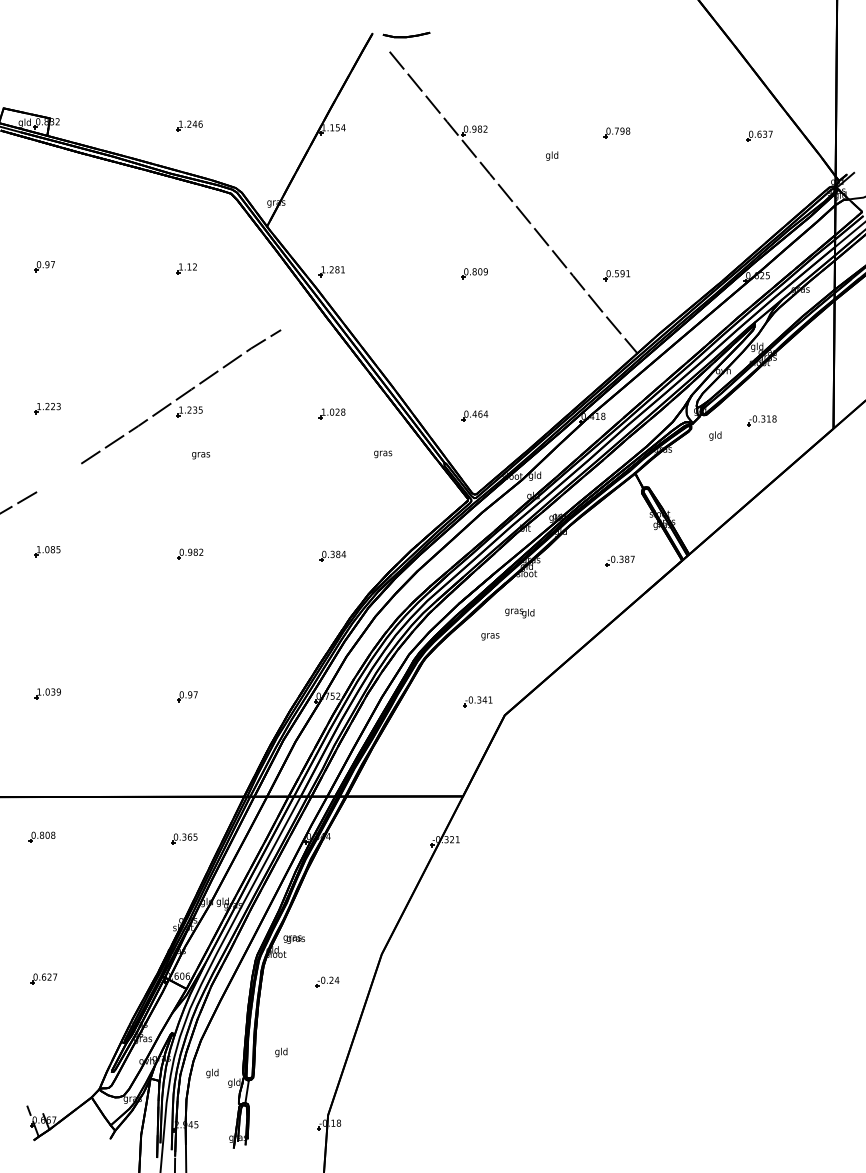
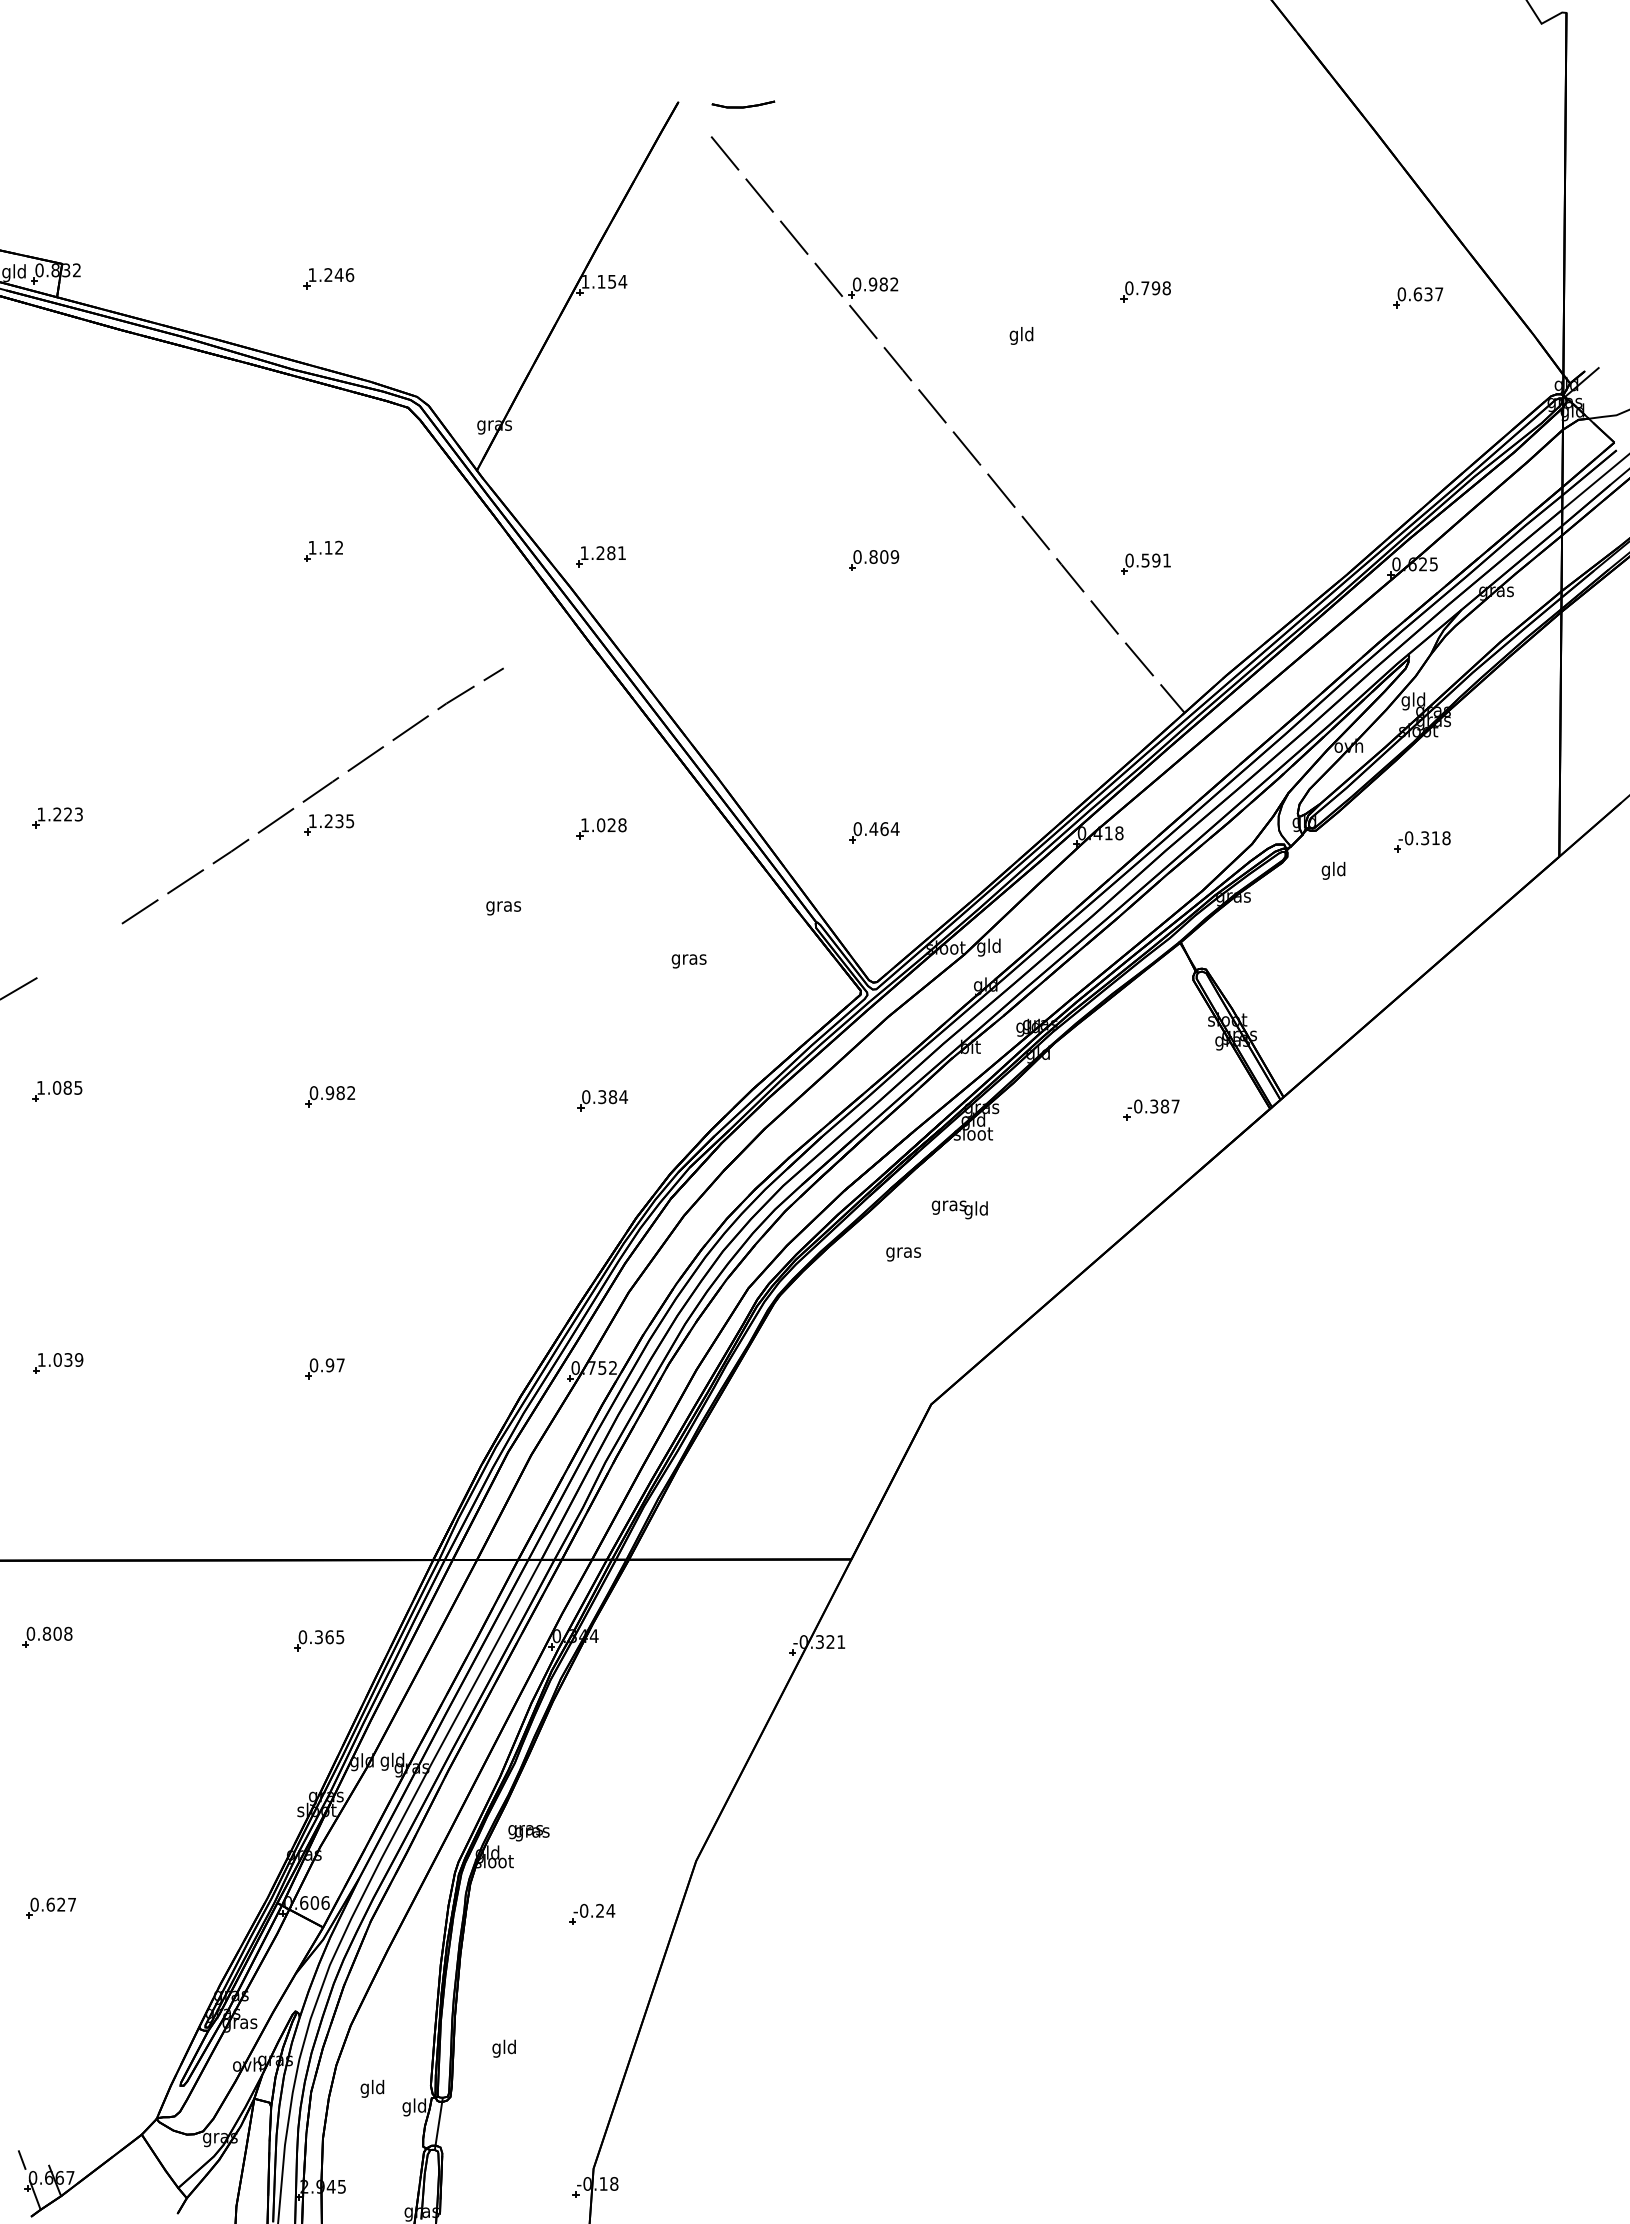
part: (406, 34) -> (743, 103), size x0.7
part: (44, 266) -> (51, 546), removed
text: (383, 454) -> (689, 961), moved
text: (200, 455) -> (502, 908), moved
part: (477, 701) -> (879, 1378), removed

